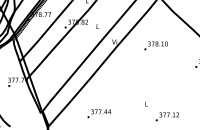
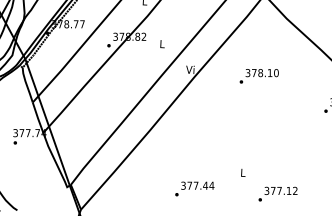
text: (98, 113) -> (193, 188), moved

